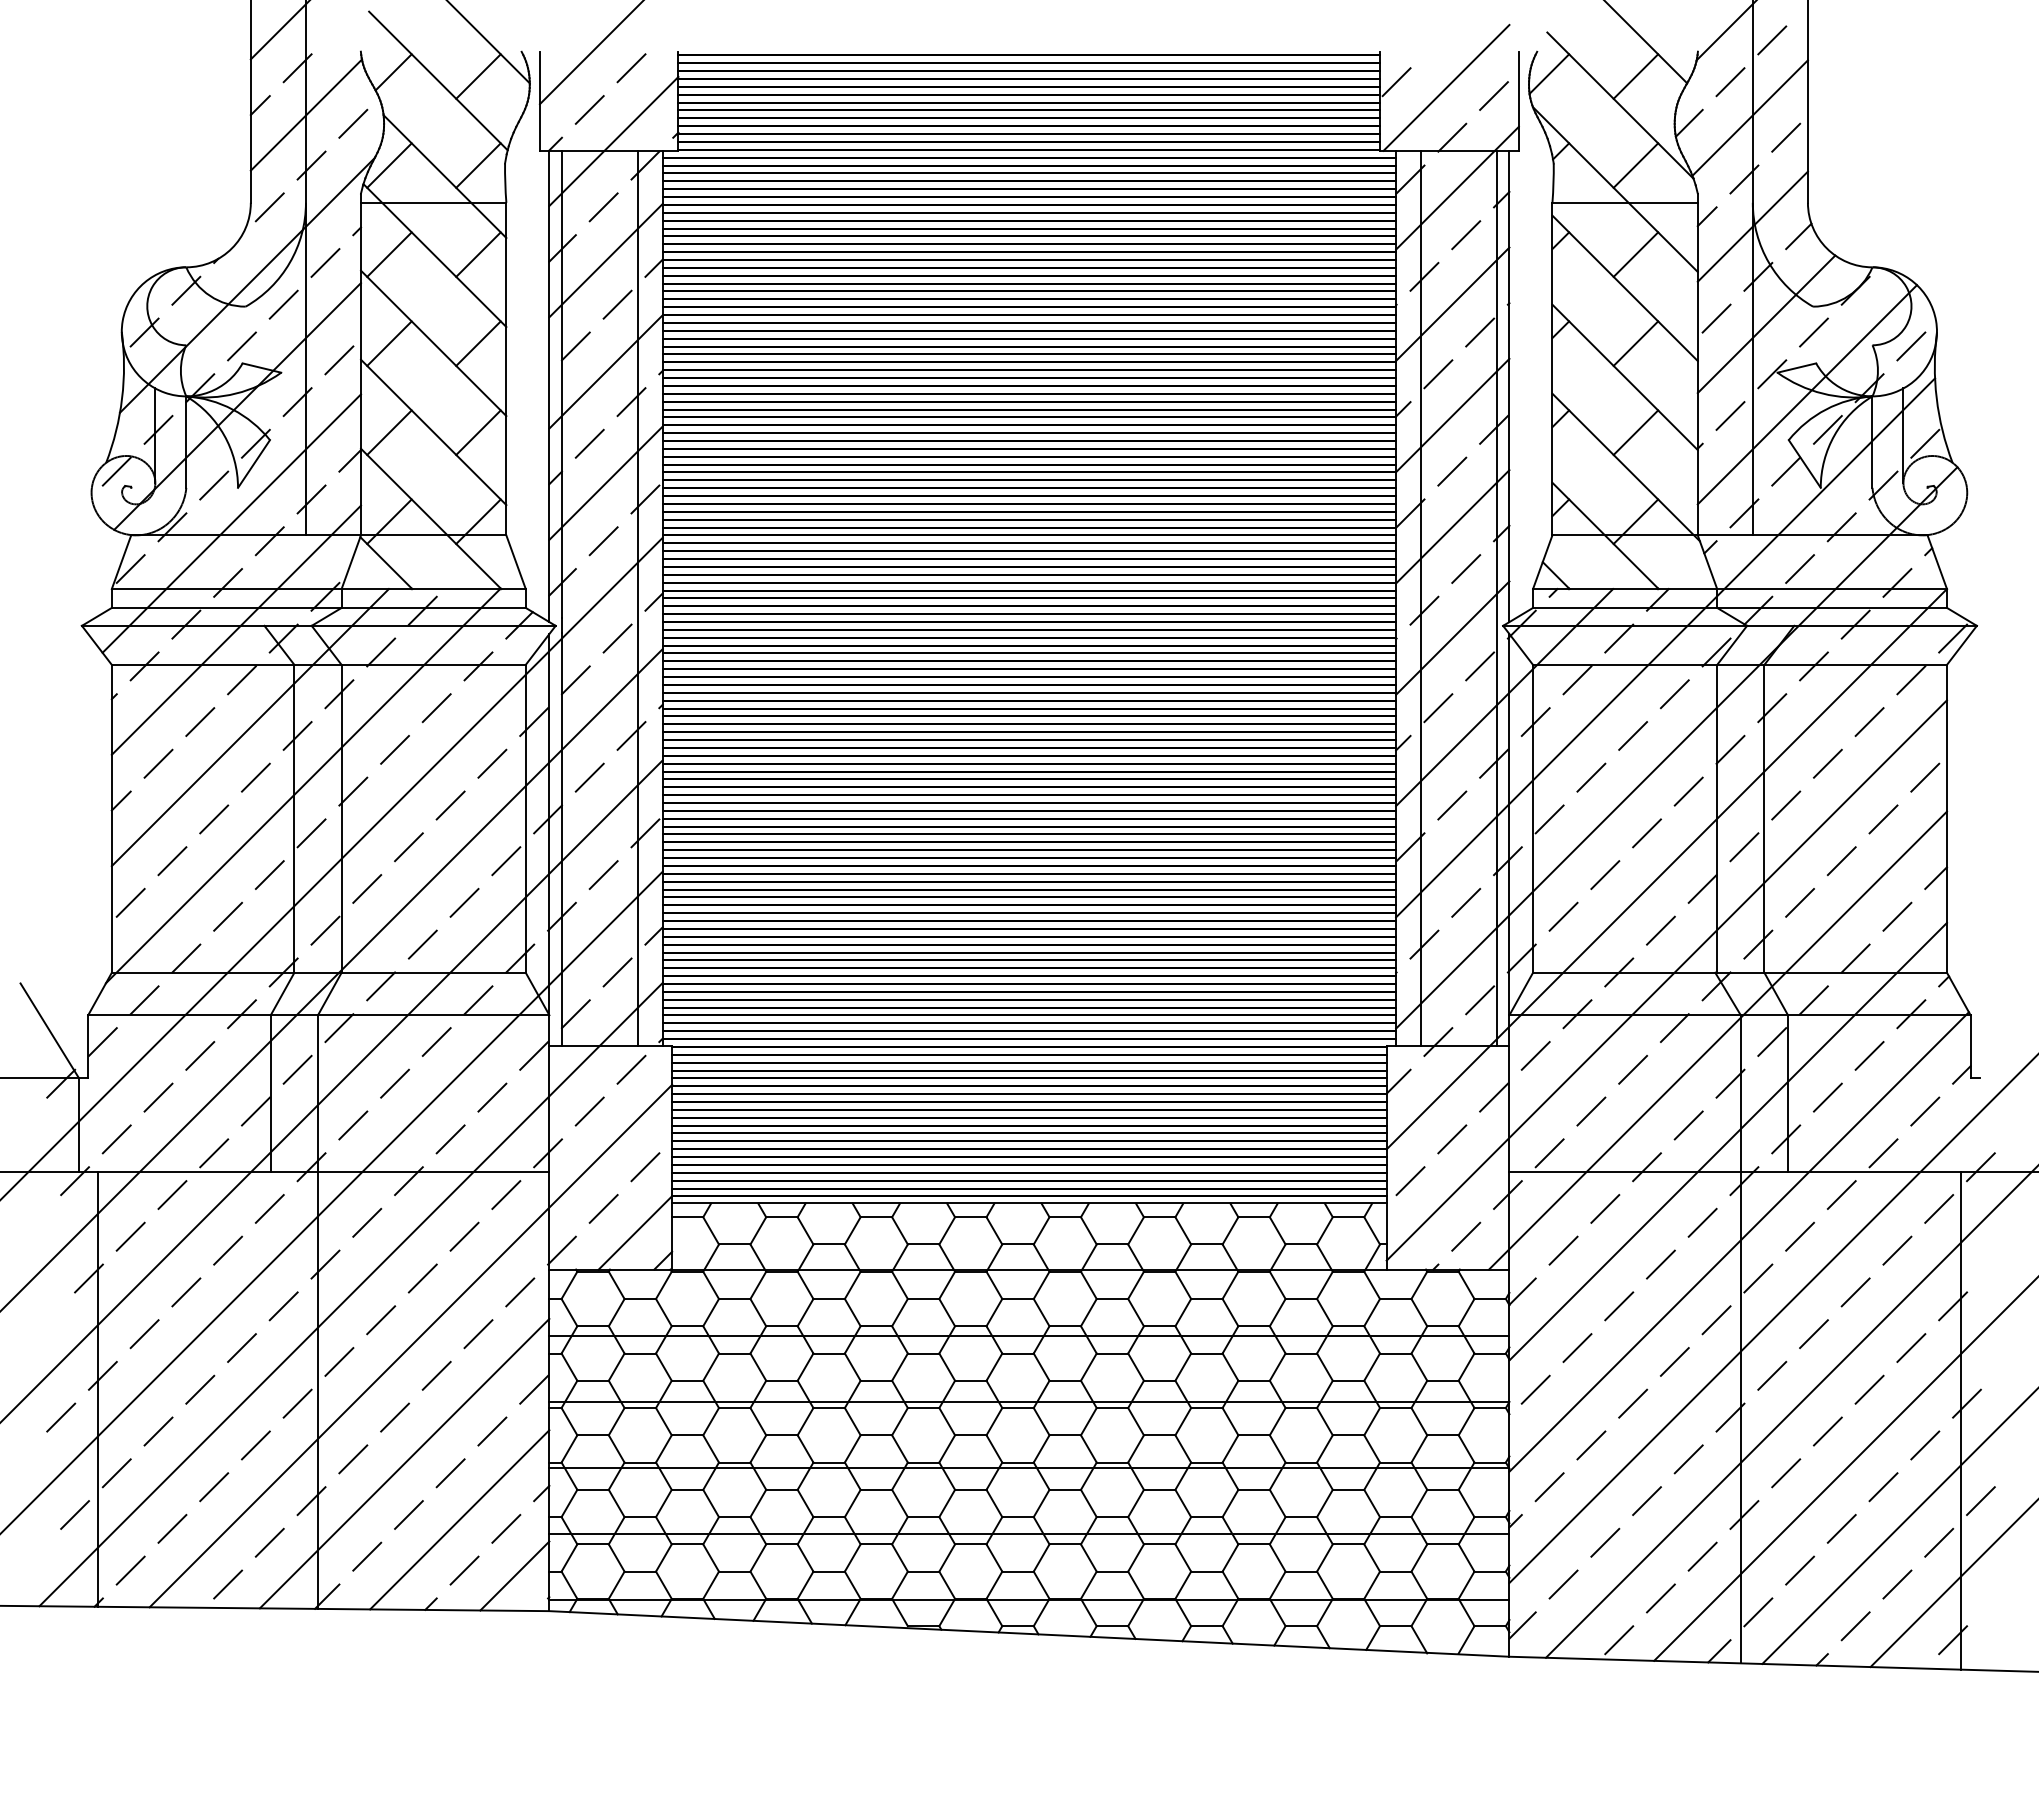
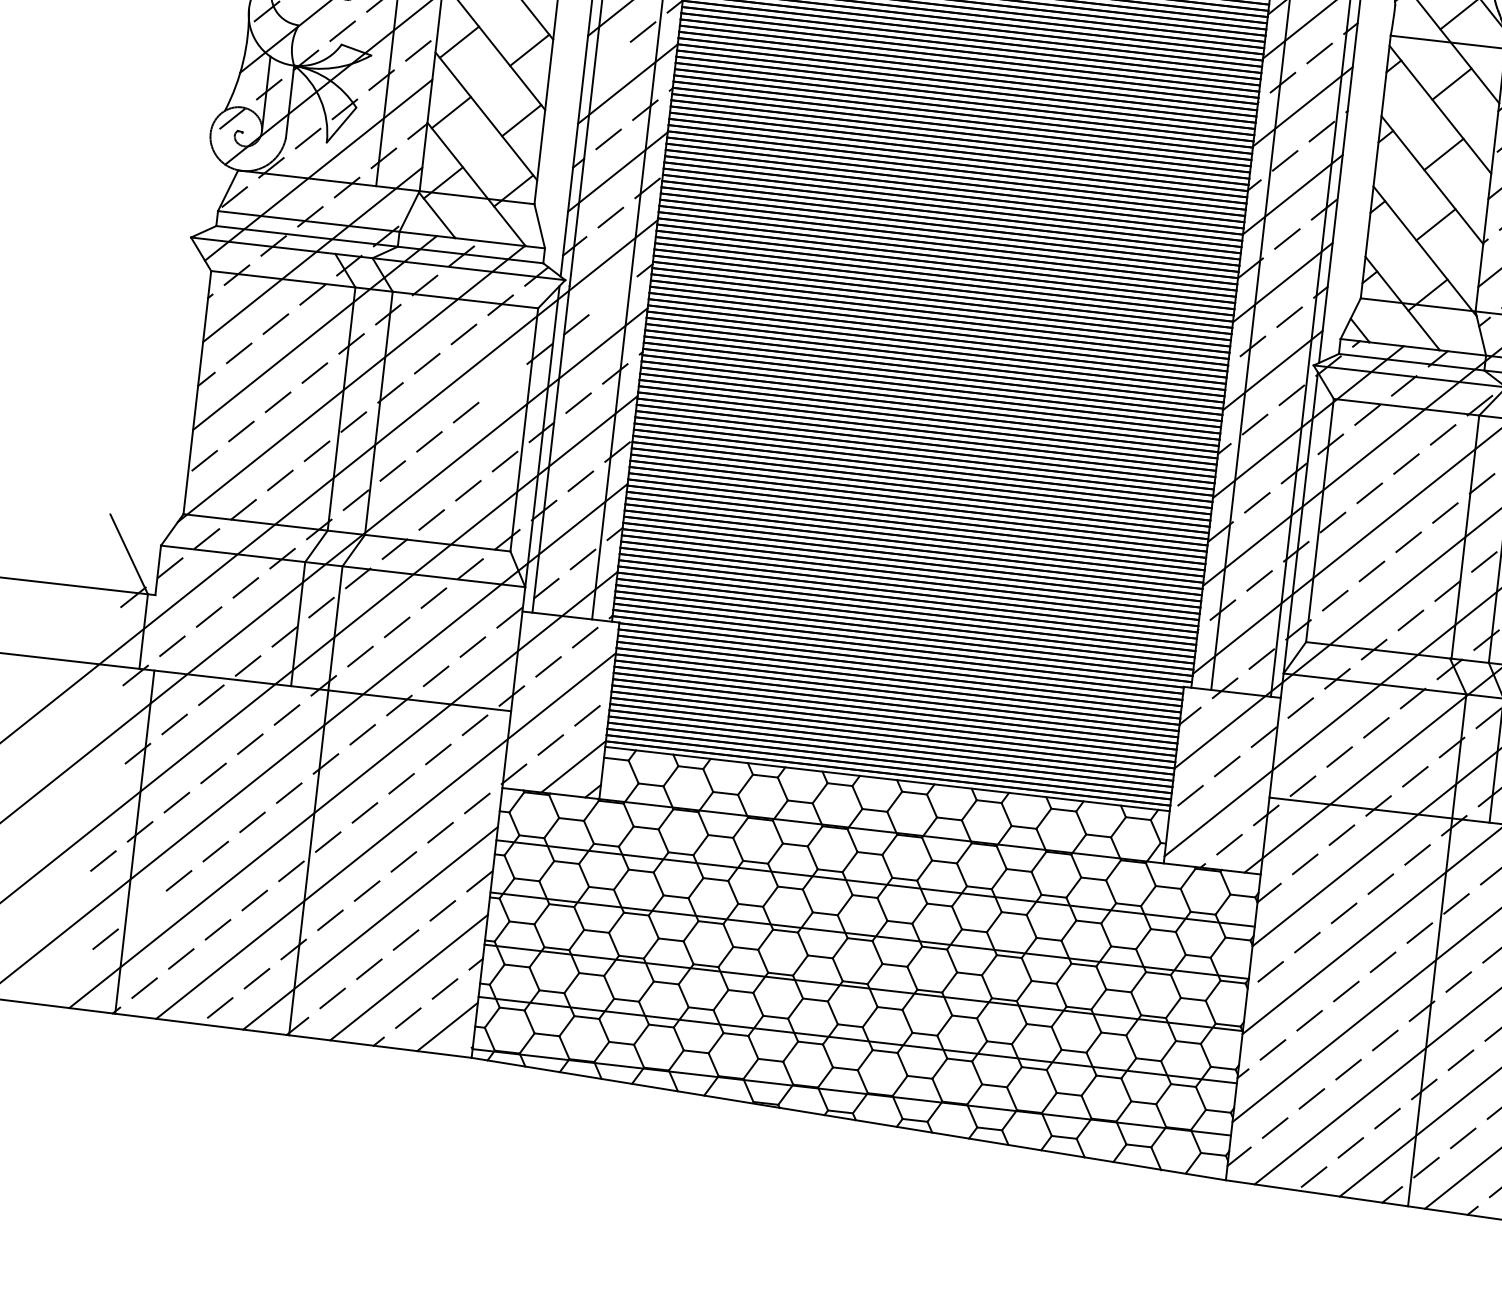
line: (575, 346) -> (606, 61), removed
line: (617, 638) -> (612, 295), removed
line: (492, 763) -> (503, 383), removed
line: (116, 1473) -> (142, 910), removed

